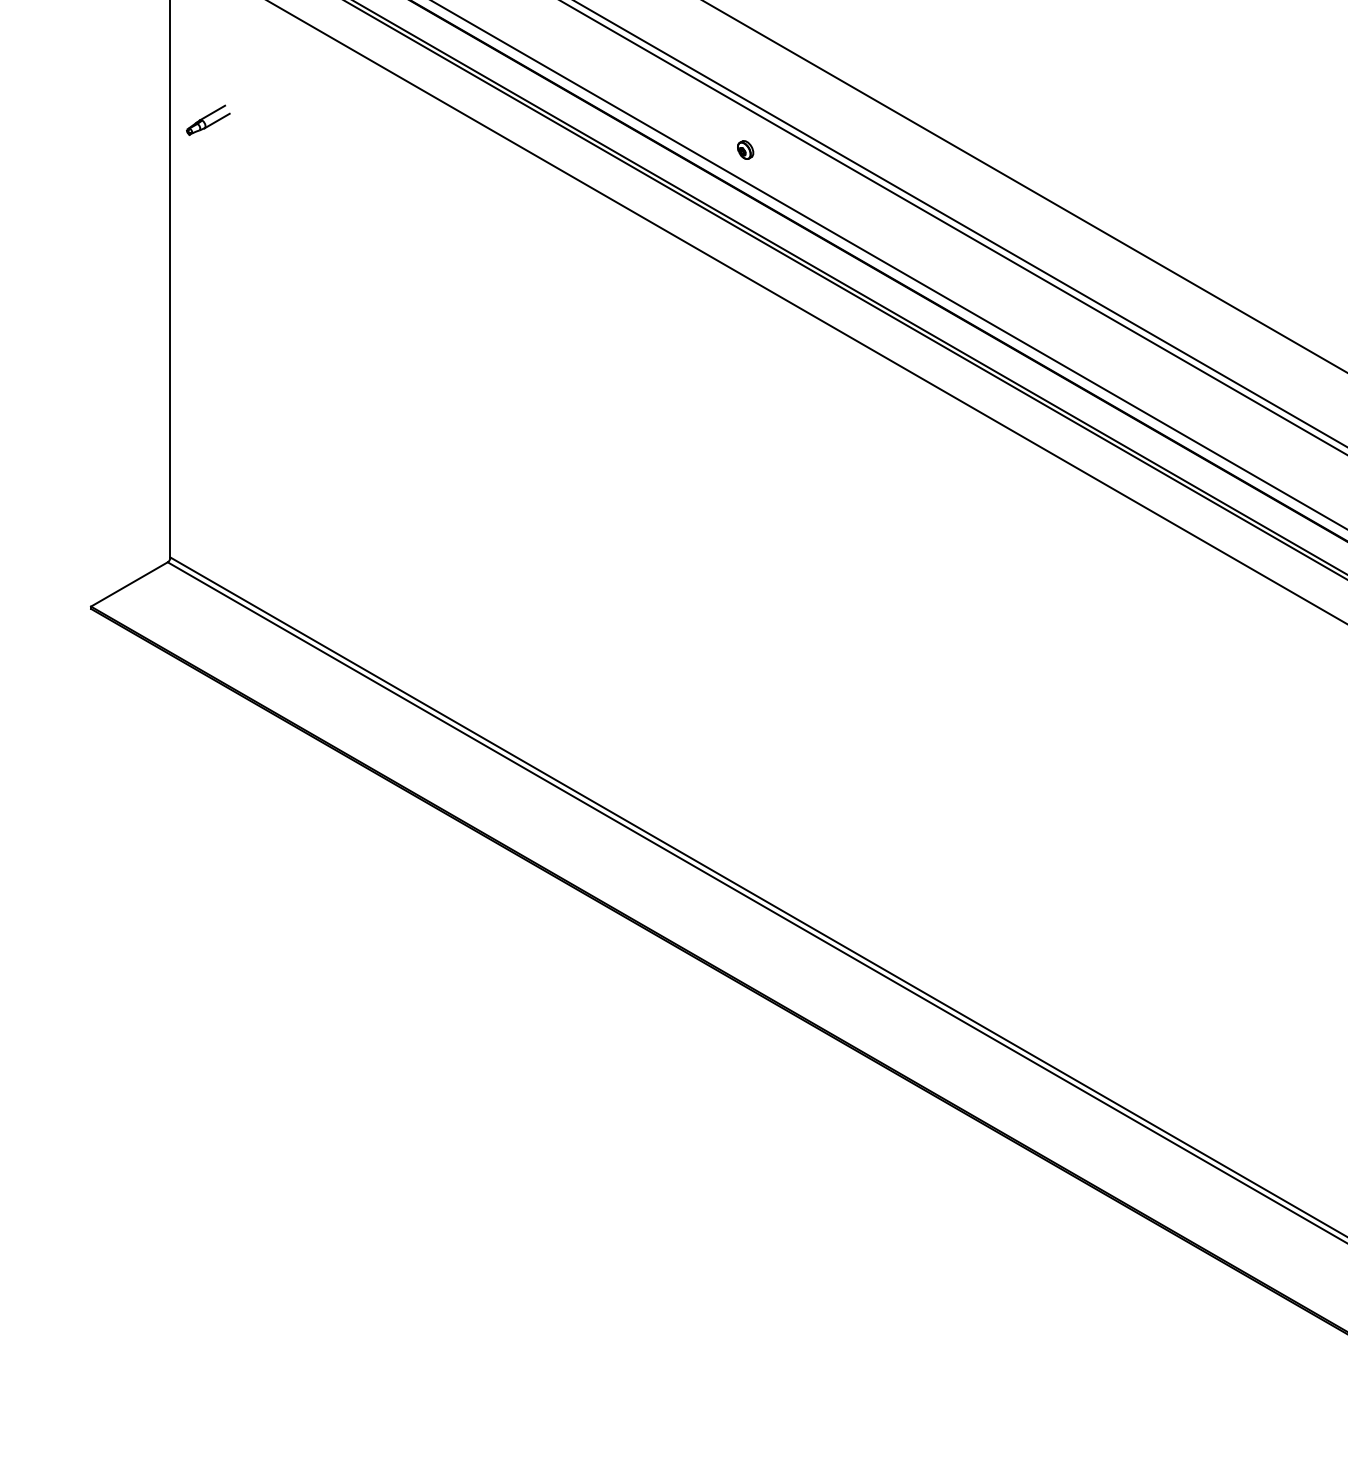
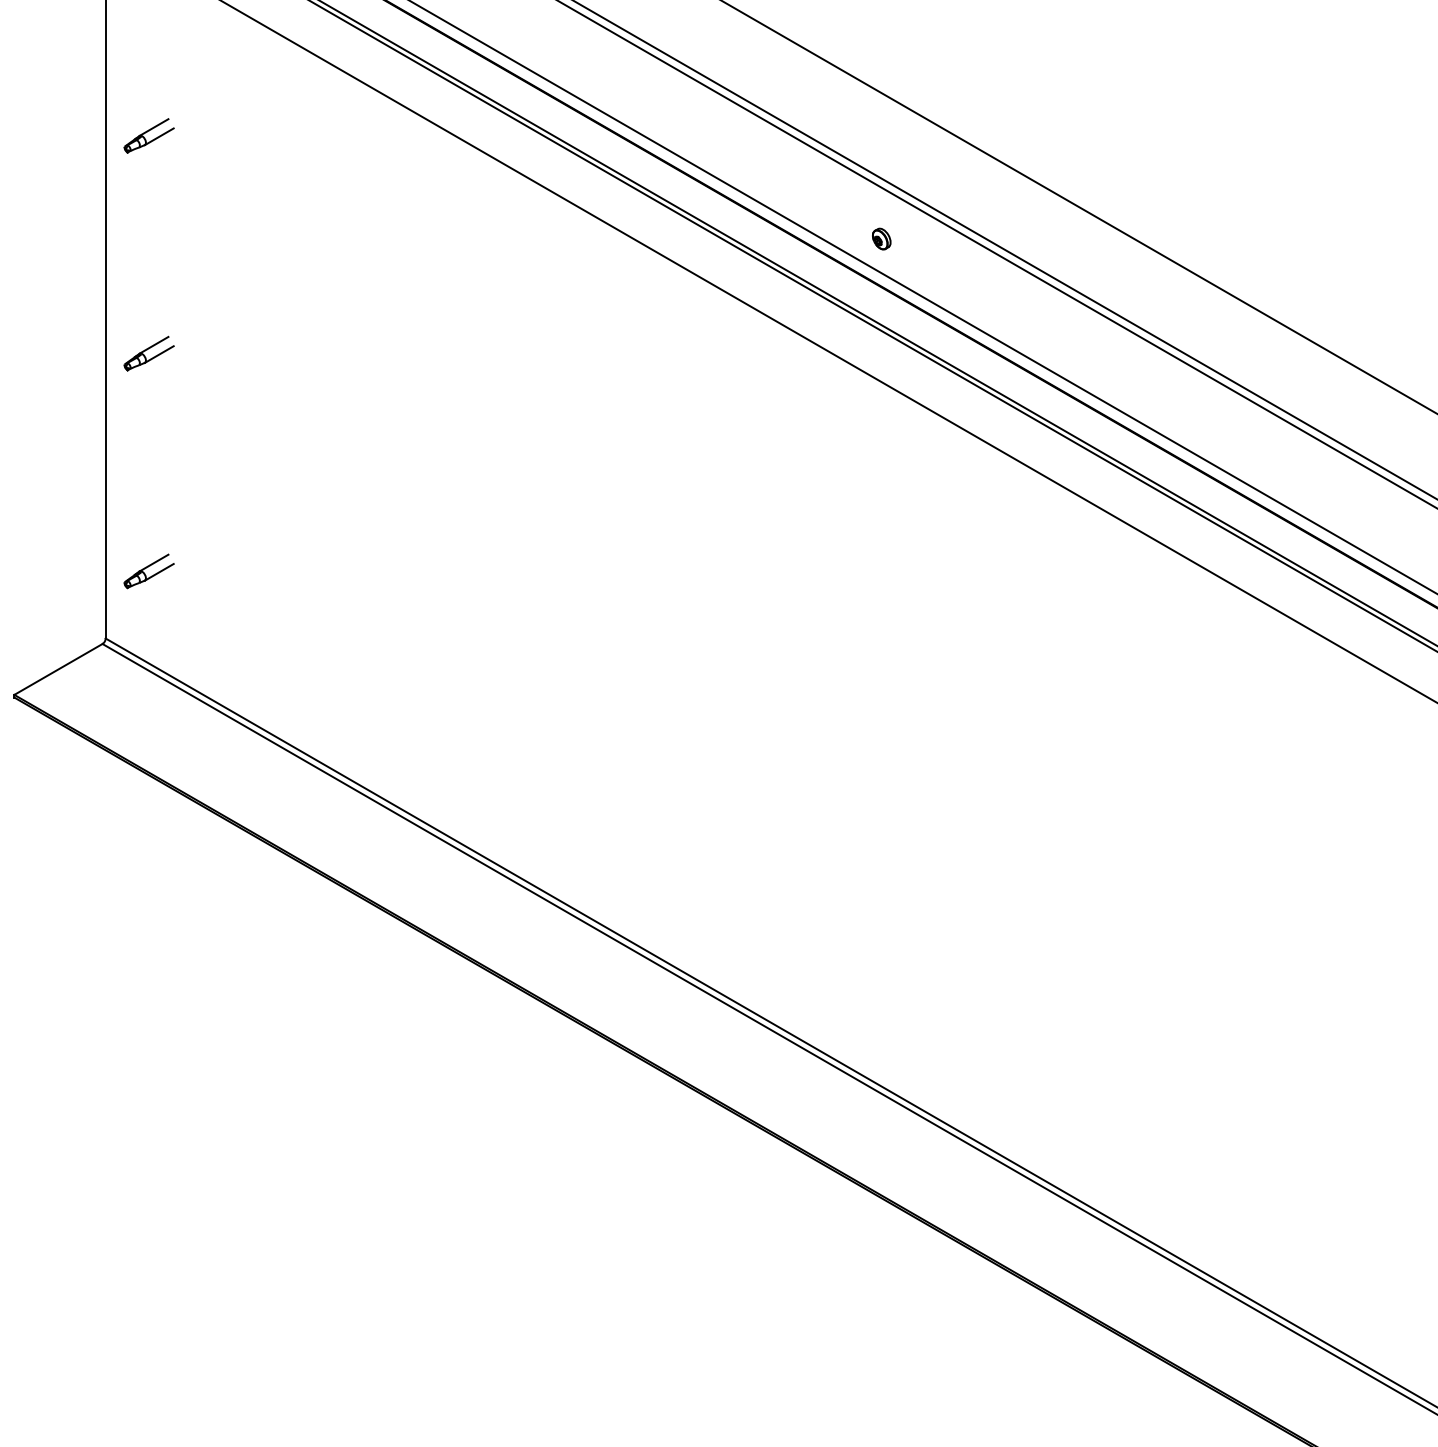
part: (745, 149) -> (881, 238), moved
part: (208, 309) -> (149, 353), added
part: (208, 498) -> (149, 570), added

